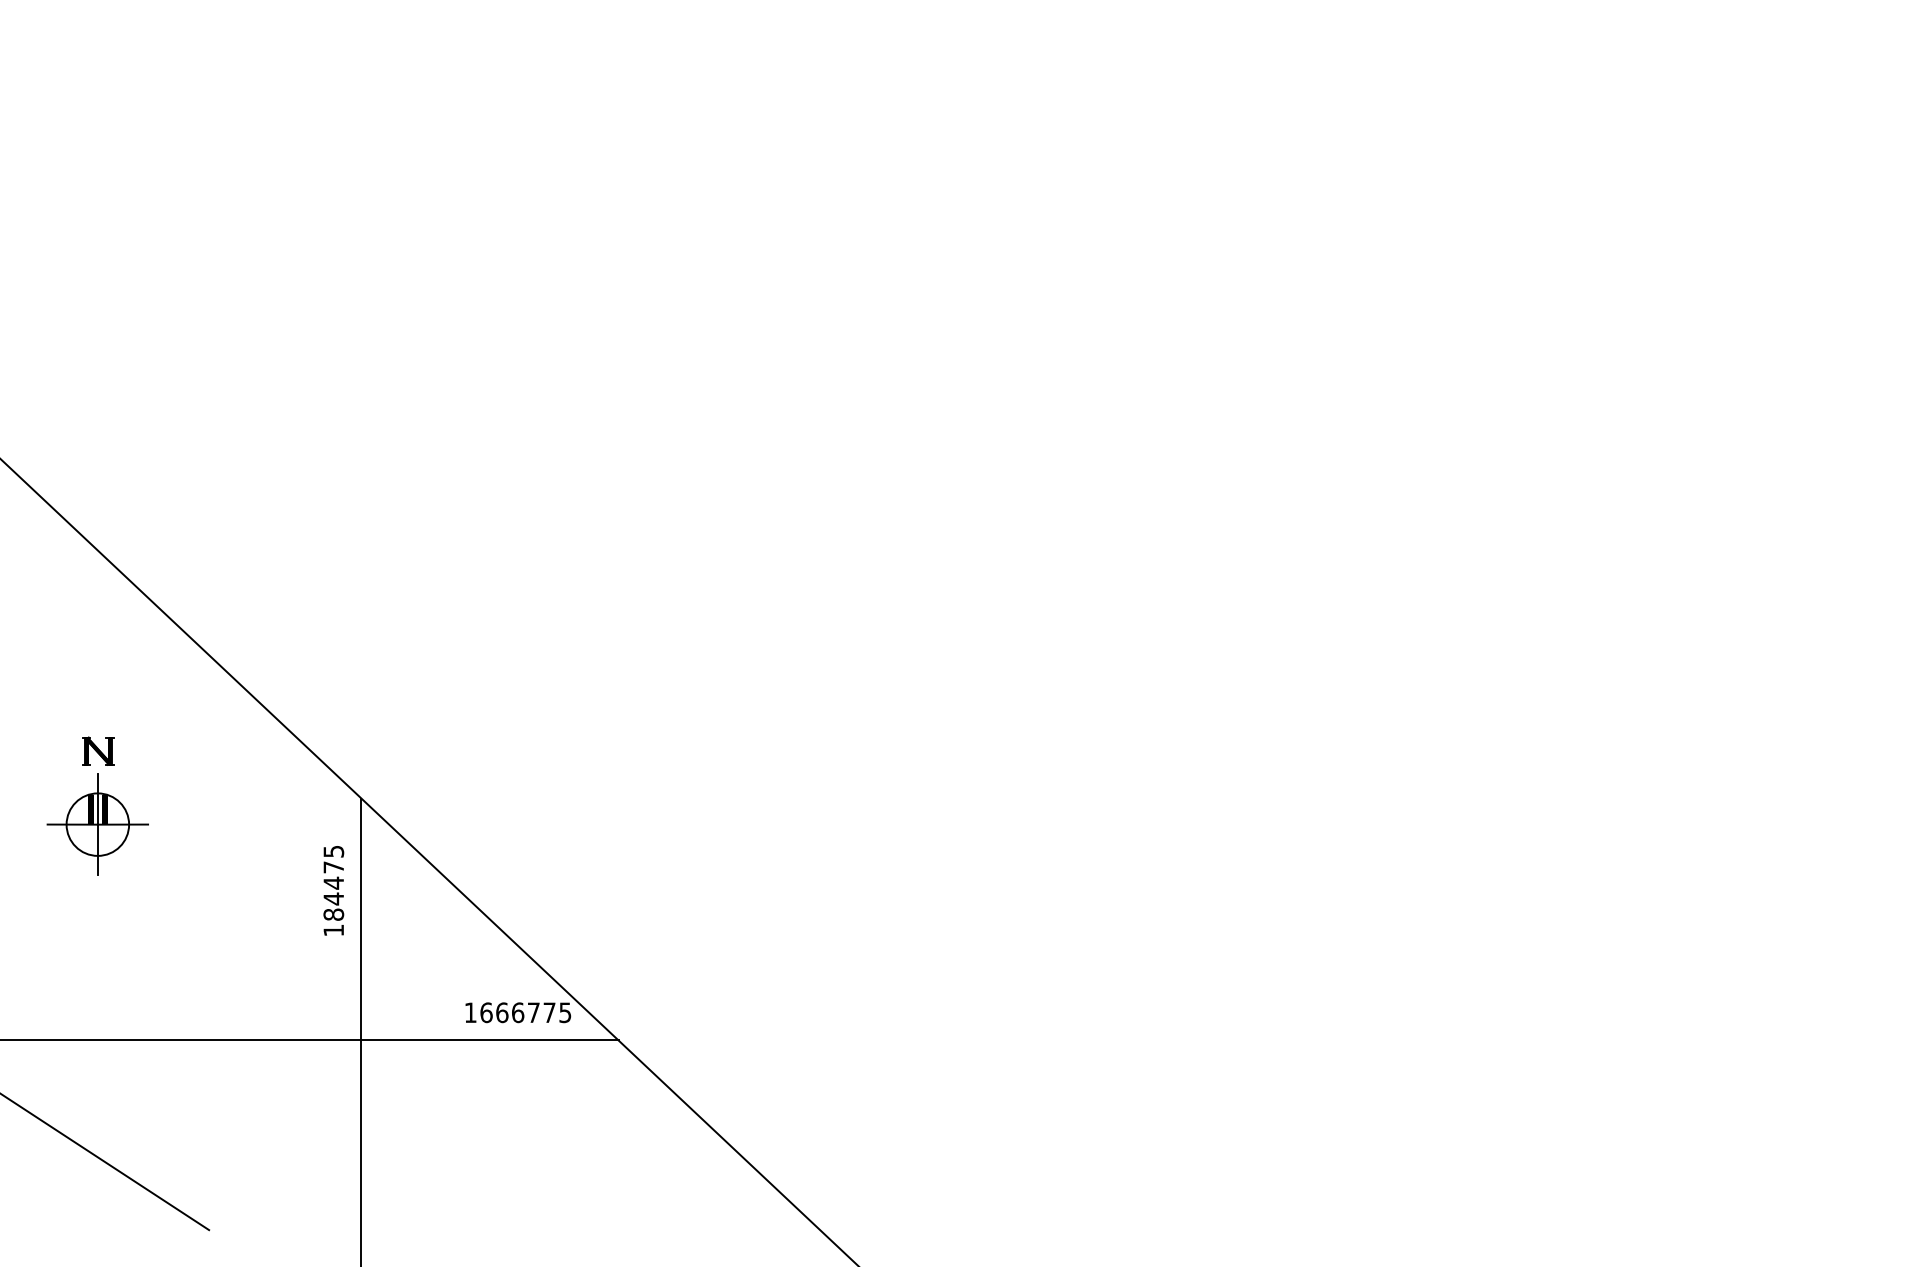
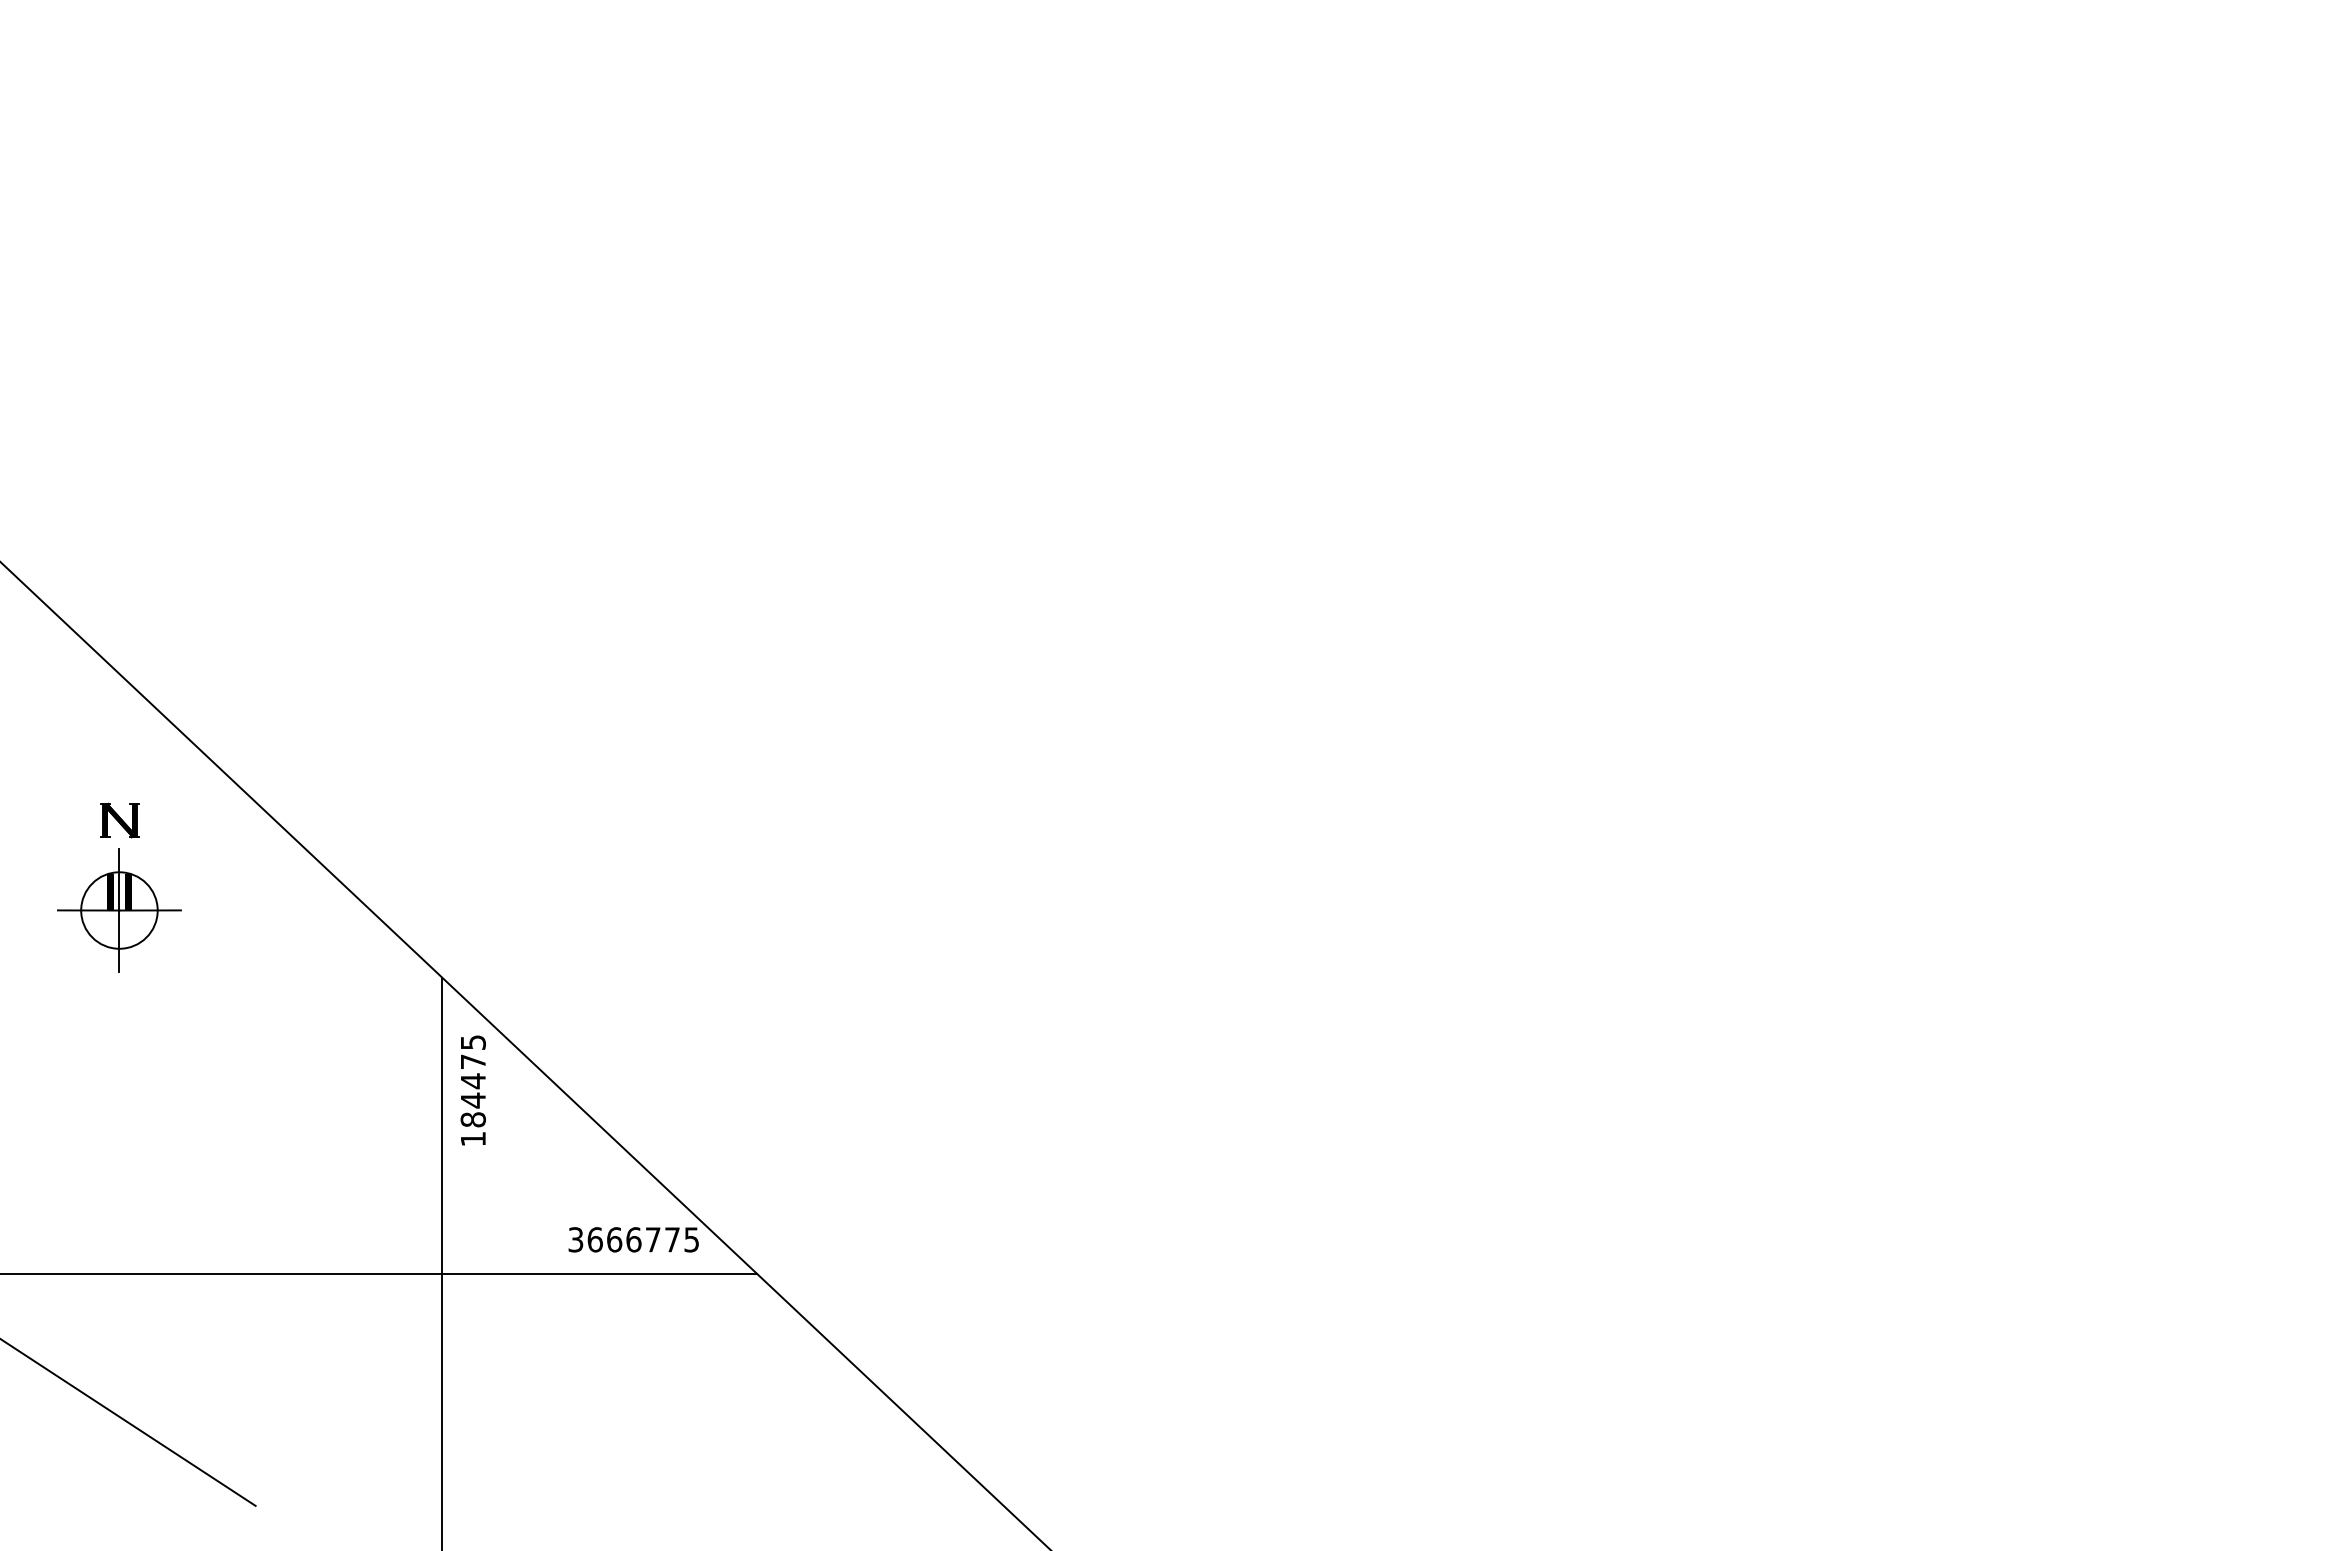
part: (97, 805) -> (119, 887), moved
text: (333, 890) -> (472, 1090), moved
text: (470, 1012) -> (575, 1239), 1666775 -> 3666775

